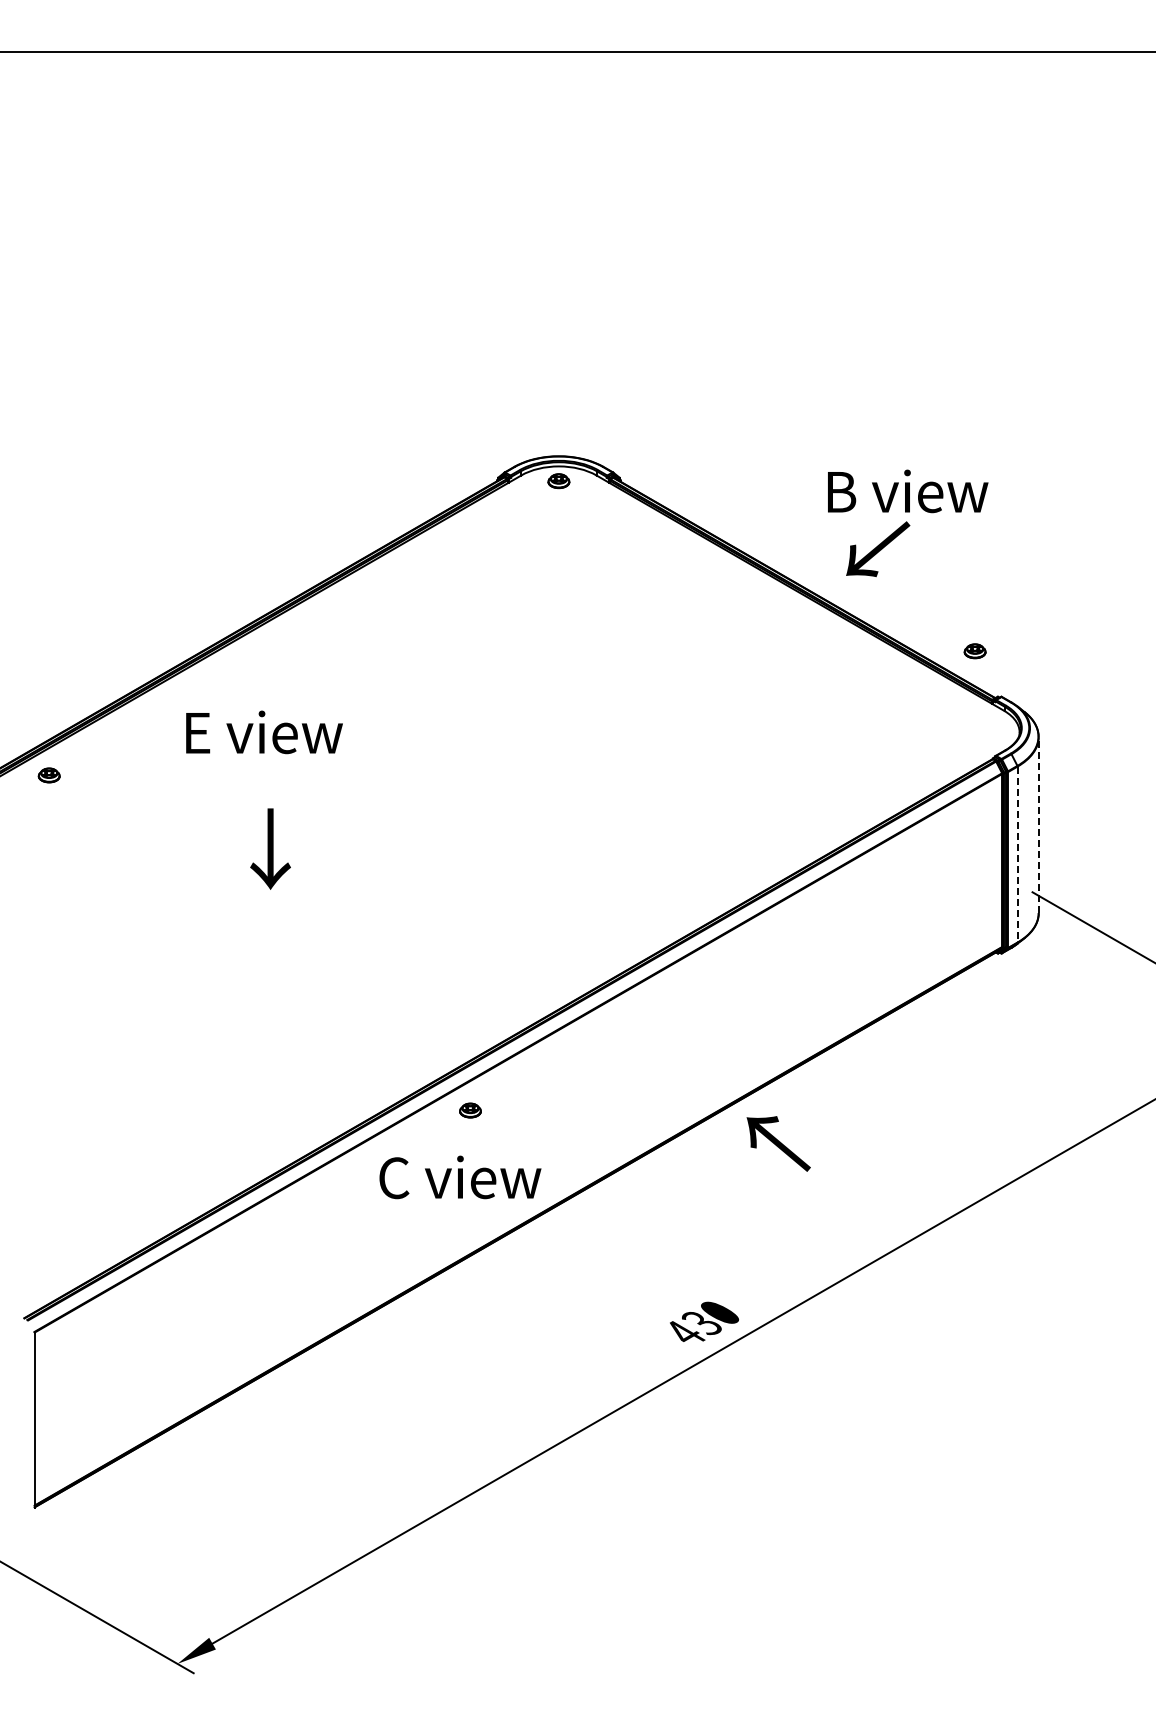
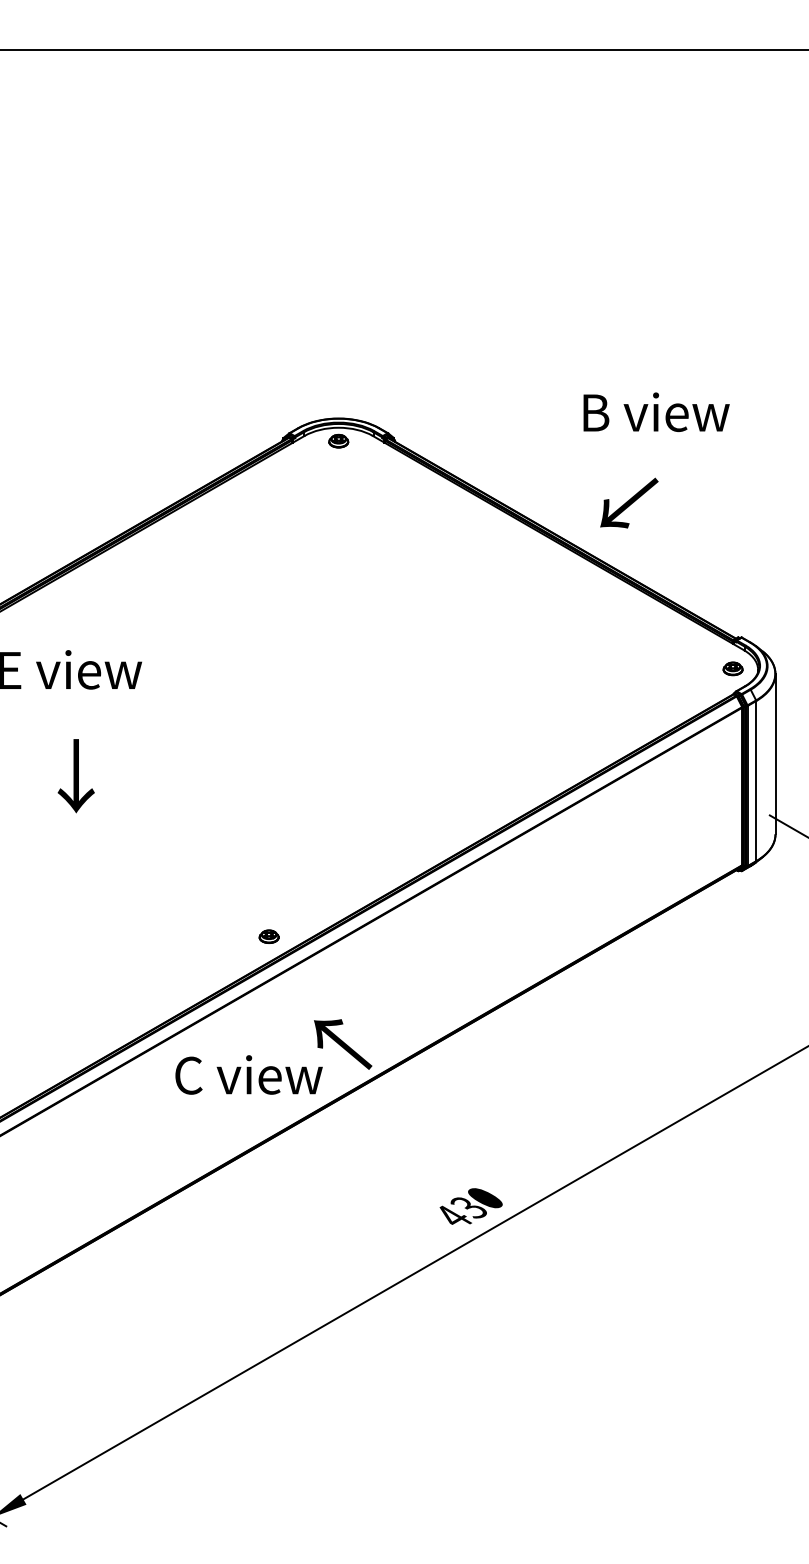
text: (908, 491) -> (656, 412), moved
part: (974, 651) -> (732, 669), moved
line: (1038, 825) -> (775, 754), dashed -> solid
line: (1017, 854) -> (756, 781), dashed -> solid
part: (470, 1110) -> (269, 936), moved
text: (778, 1143) -> (342, 1044), moved

